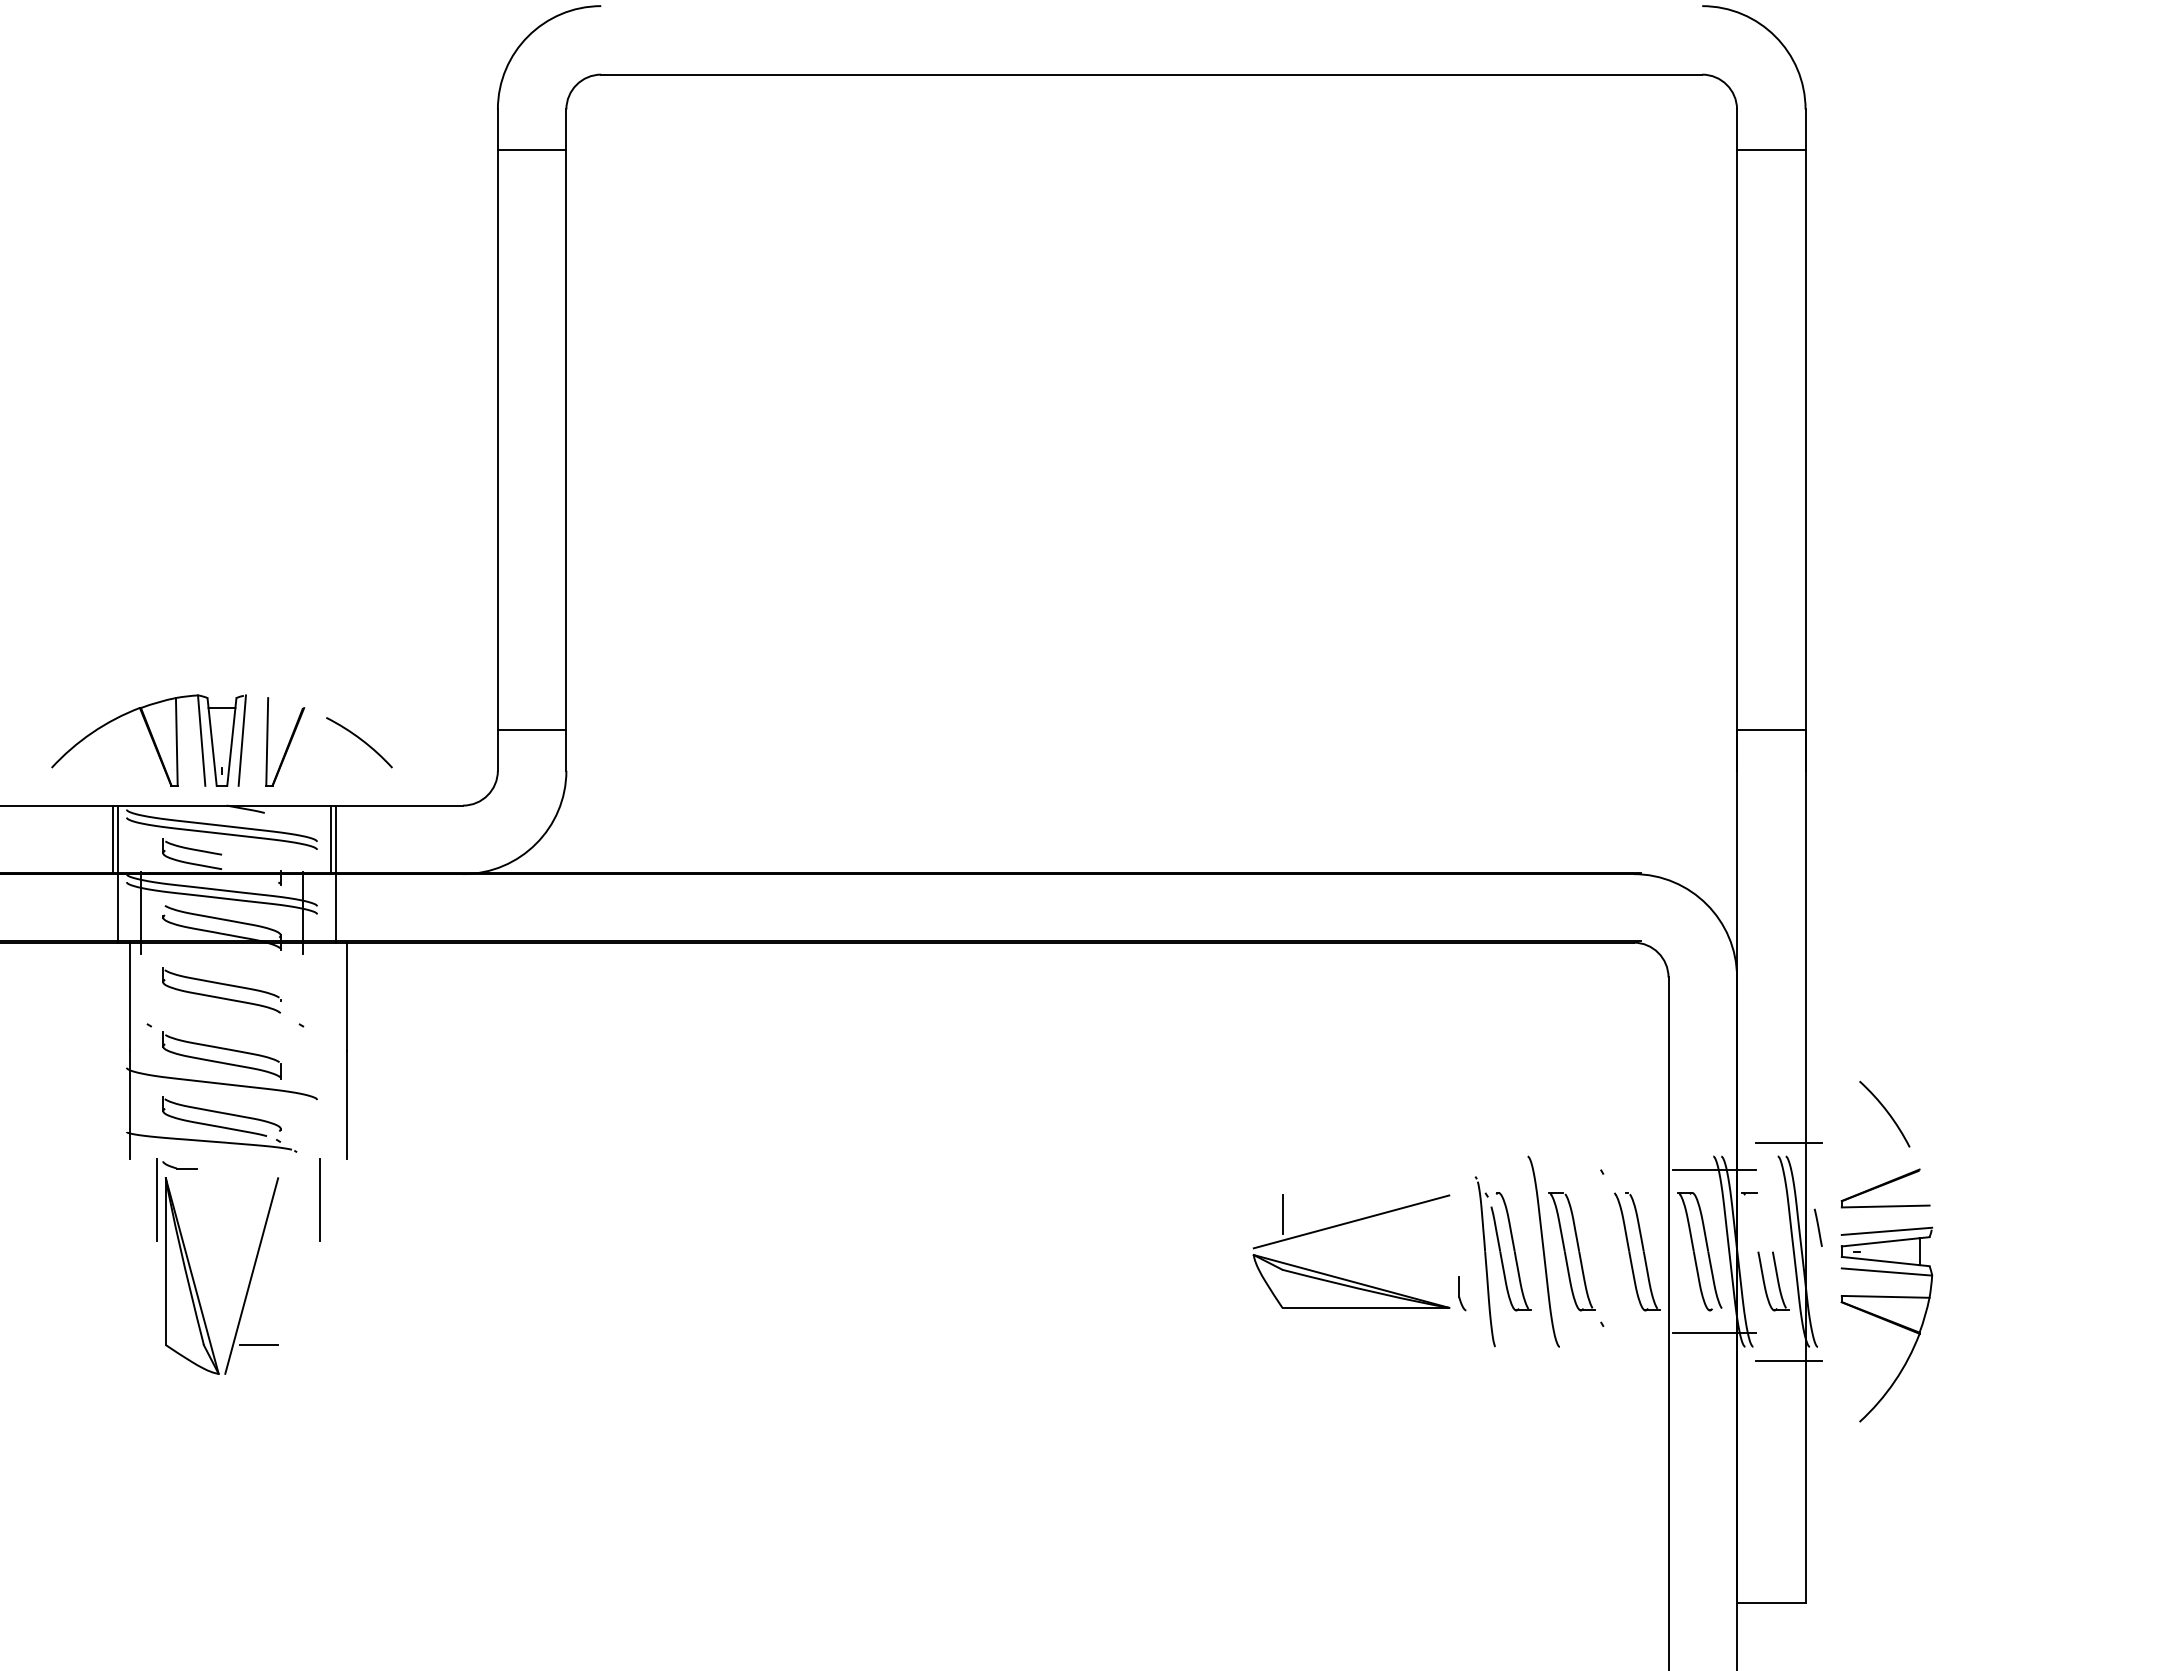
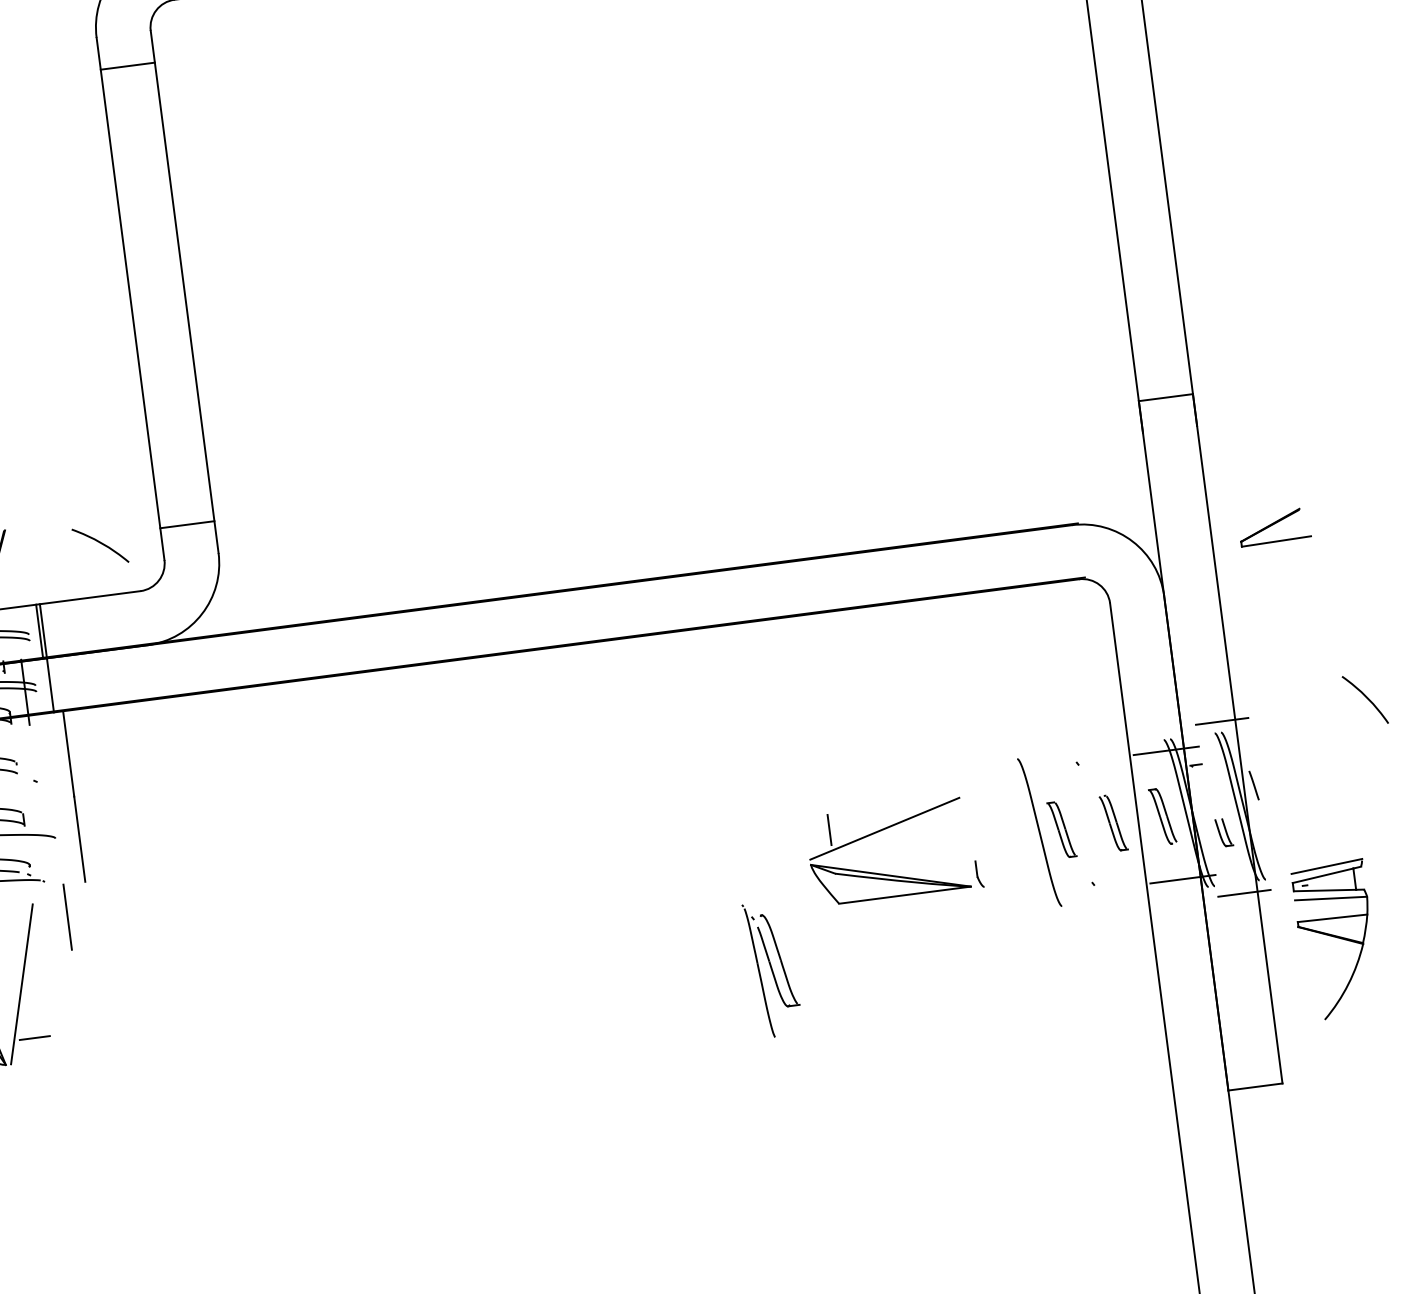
arc: (360, 740) -> (101, 543), moved
arc: (1886, 1112) -> (1366, 698), moved
part: (1885, 1188) -> (1274, 527), moved
part: (1571, 1251) -> (1061, 829), size x0.6
part: (1637, 1251) -> (1113, 822), size x0.6
part: (1699, 1251) -> (1162, 816), size x0.6
part: (1502, 1261) -> (772, 969), moved
part: (1773, 1281) -> (1224, 832), size x0.6
part: (1886, 1324) -> (1336, 940), moved

